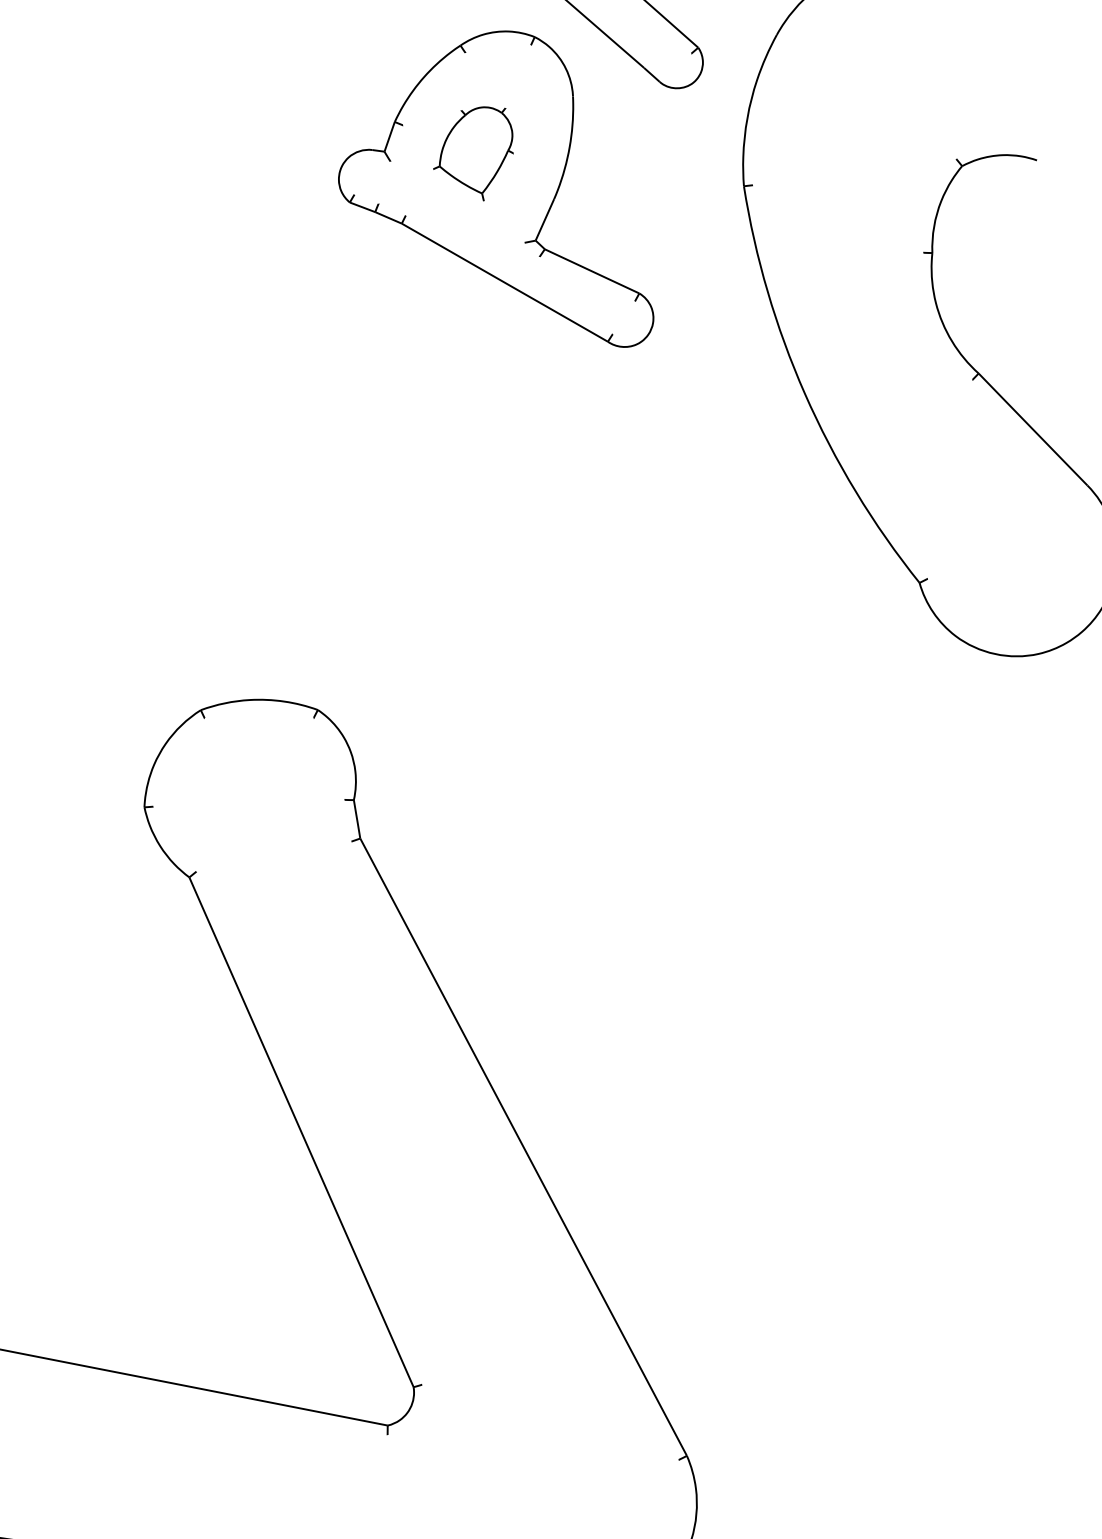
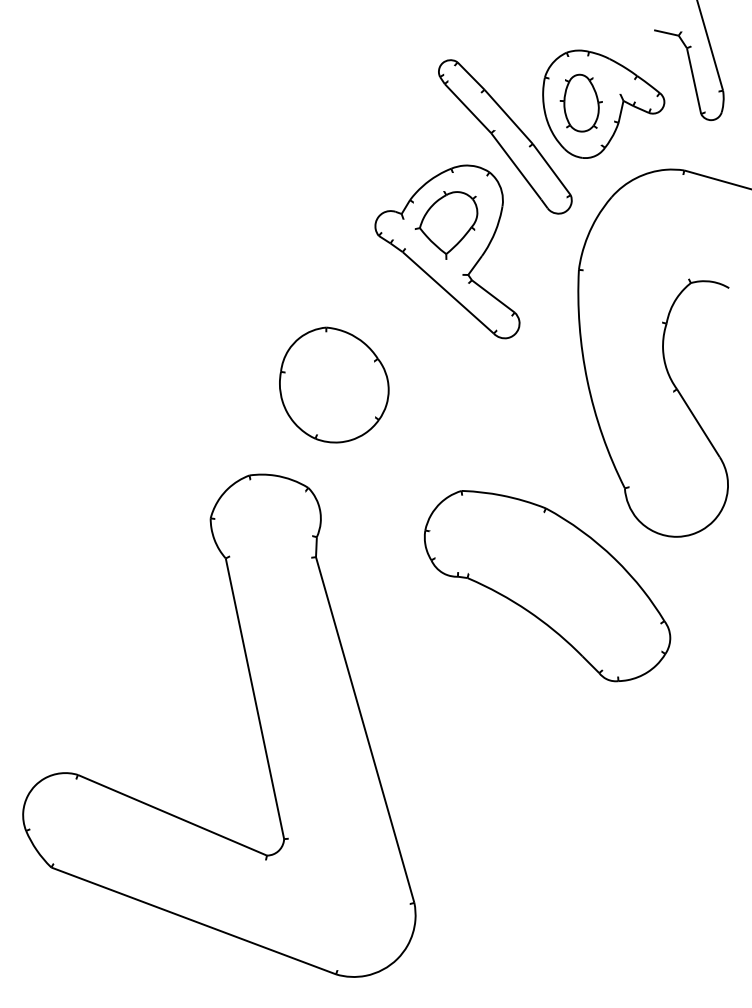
part: (474, 155) -> (446, 225), size x1.43
part: (325, 502) -> (334, 384), added
part: (812, 800) -> (547, 586), added

